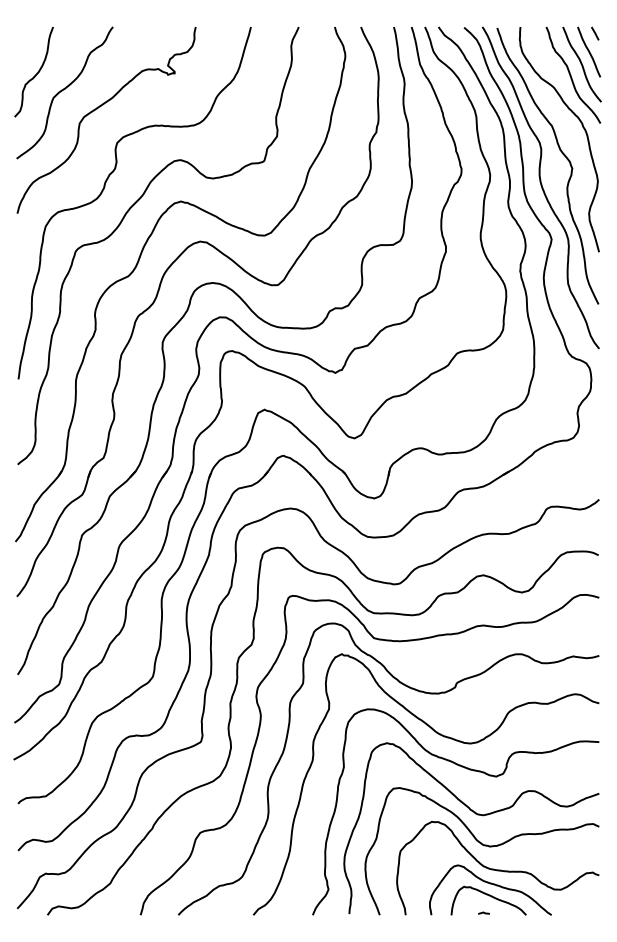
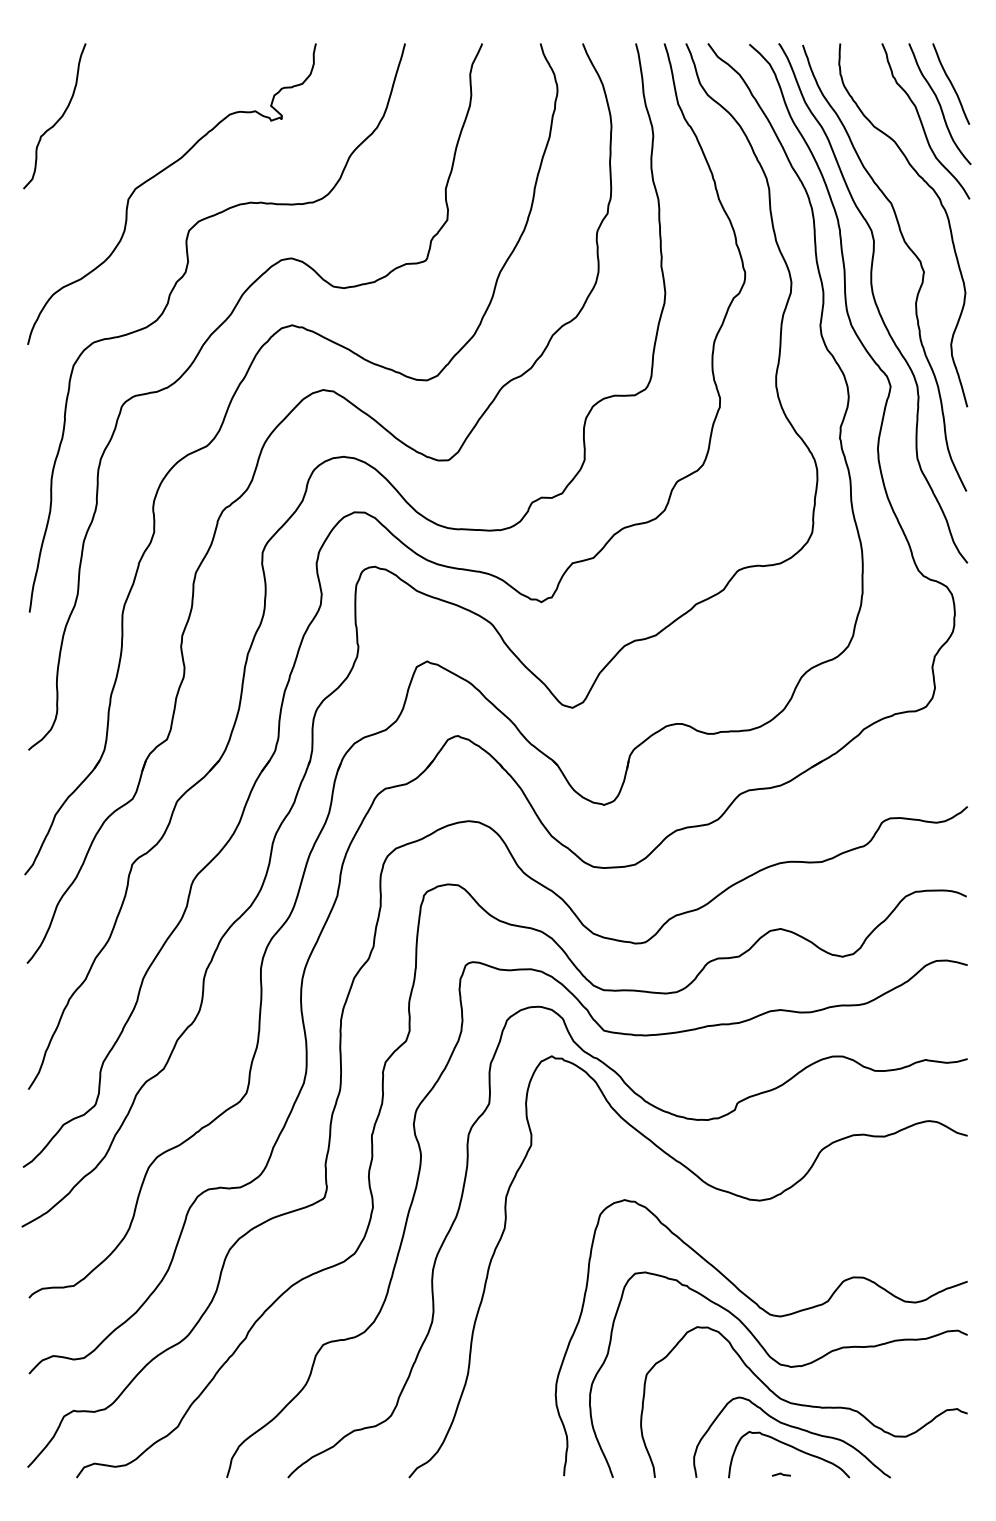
line: (595, 33) -> (961, 53), removed
curve: (64, 90) -> (103, 145), removed
curve: (469, 770) -> (758, 1244), removed

